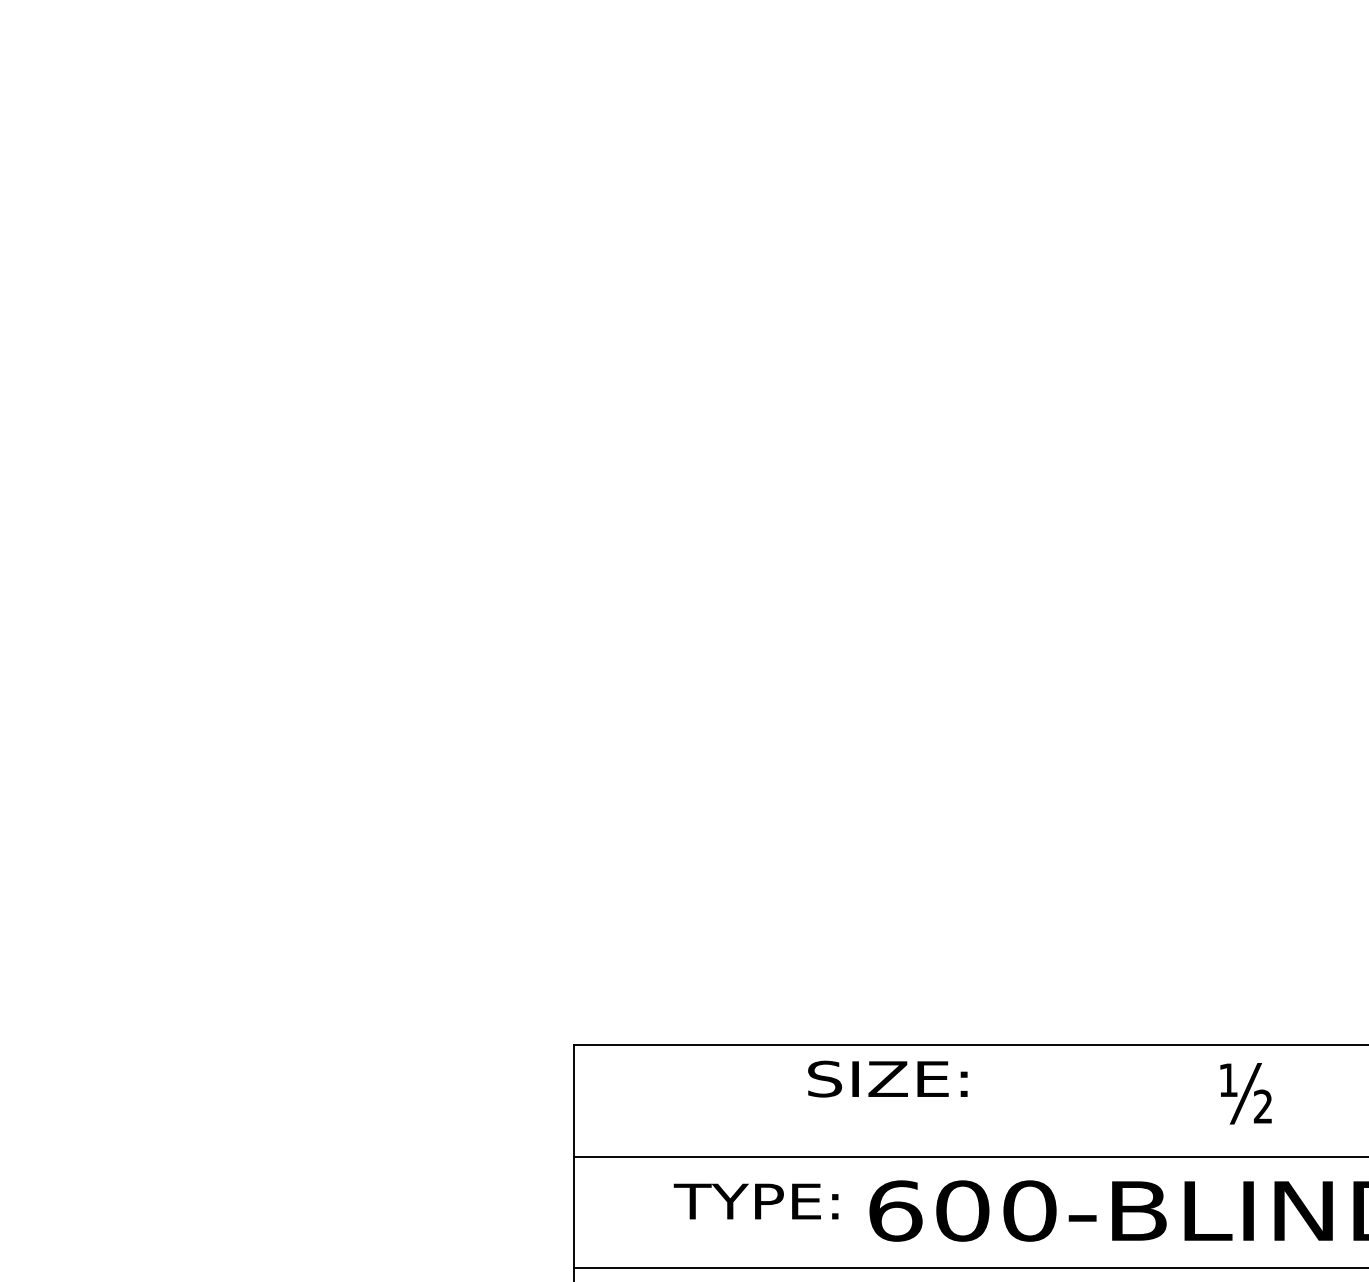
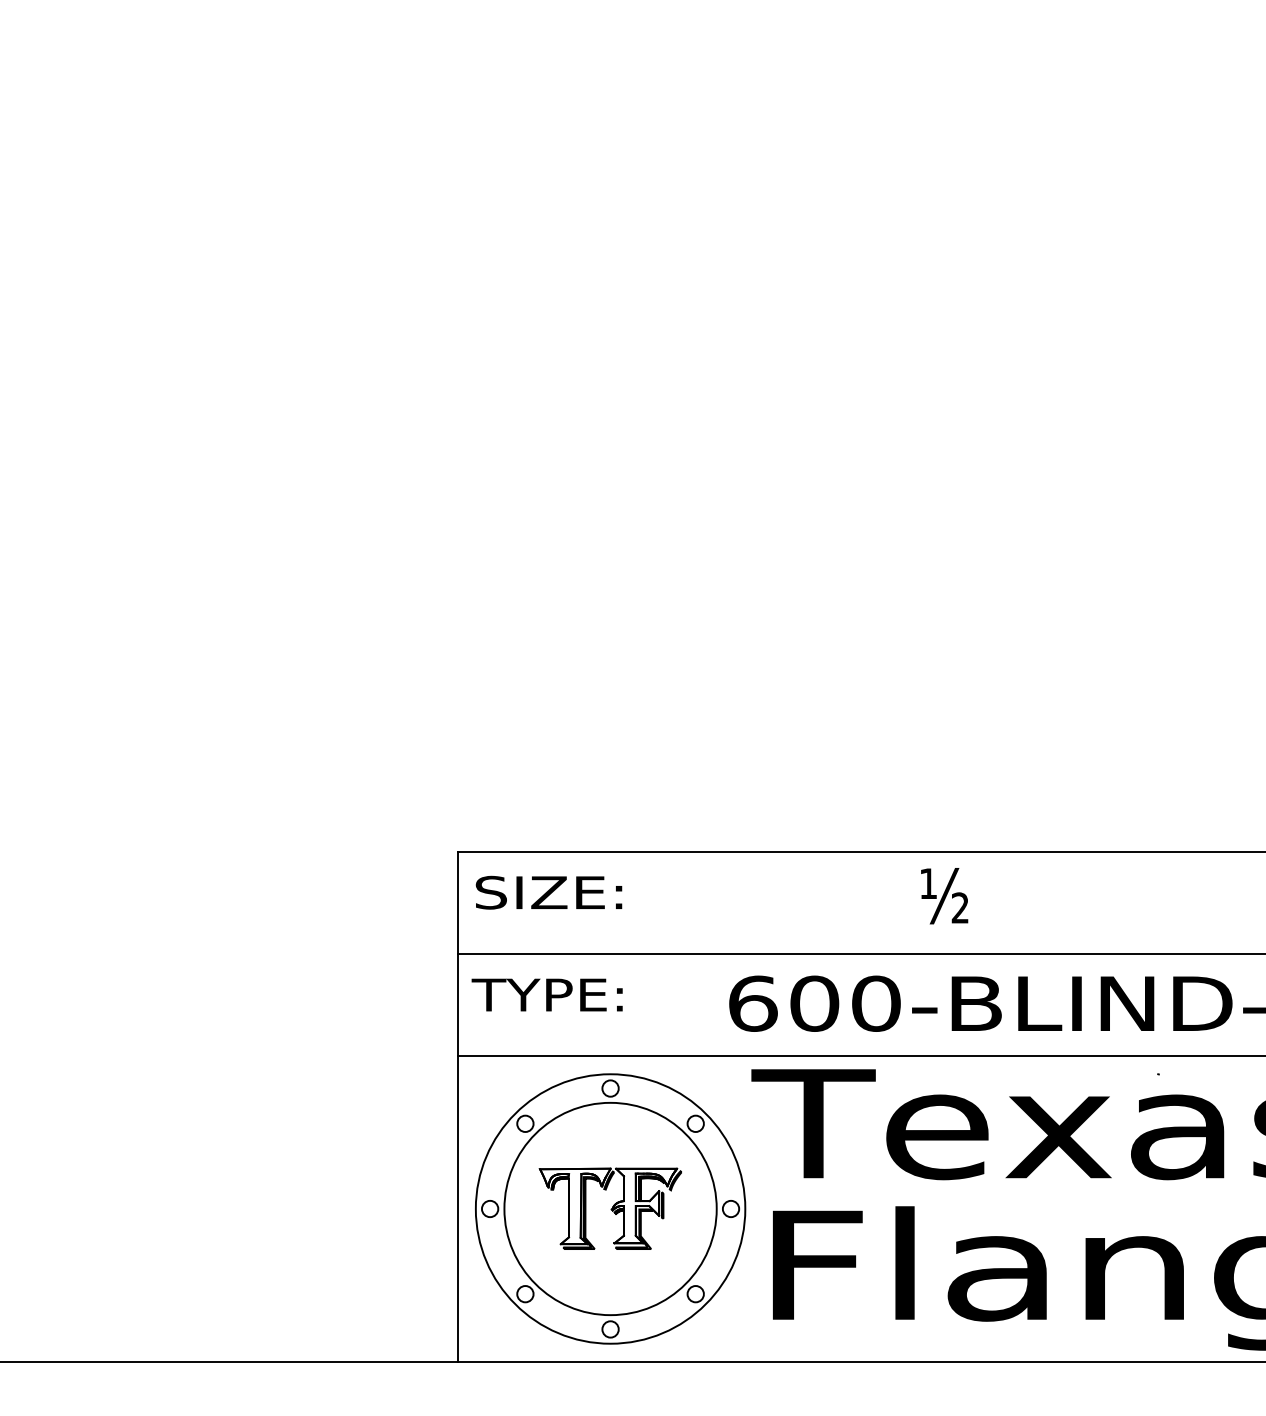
text: (887, 1078) -> (548, 892), moved
text: (1245, 1094) -> (944, 896), moved
text: (755, 1200) -> (546, 994), moved

